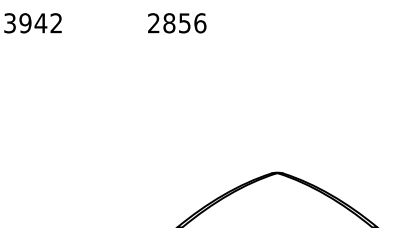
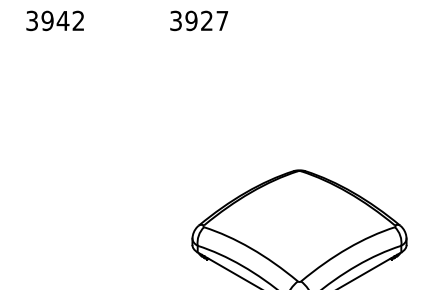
text: (177, 22) -> (199, 20), 2856 -> 3927

